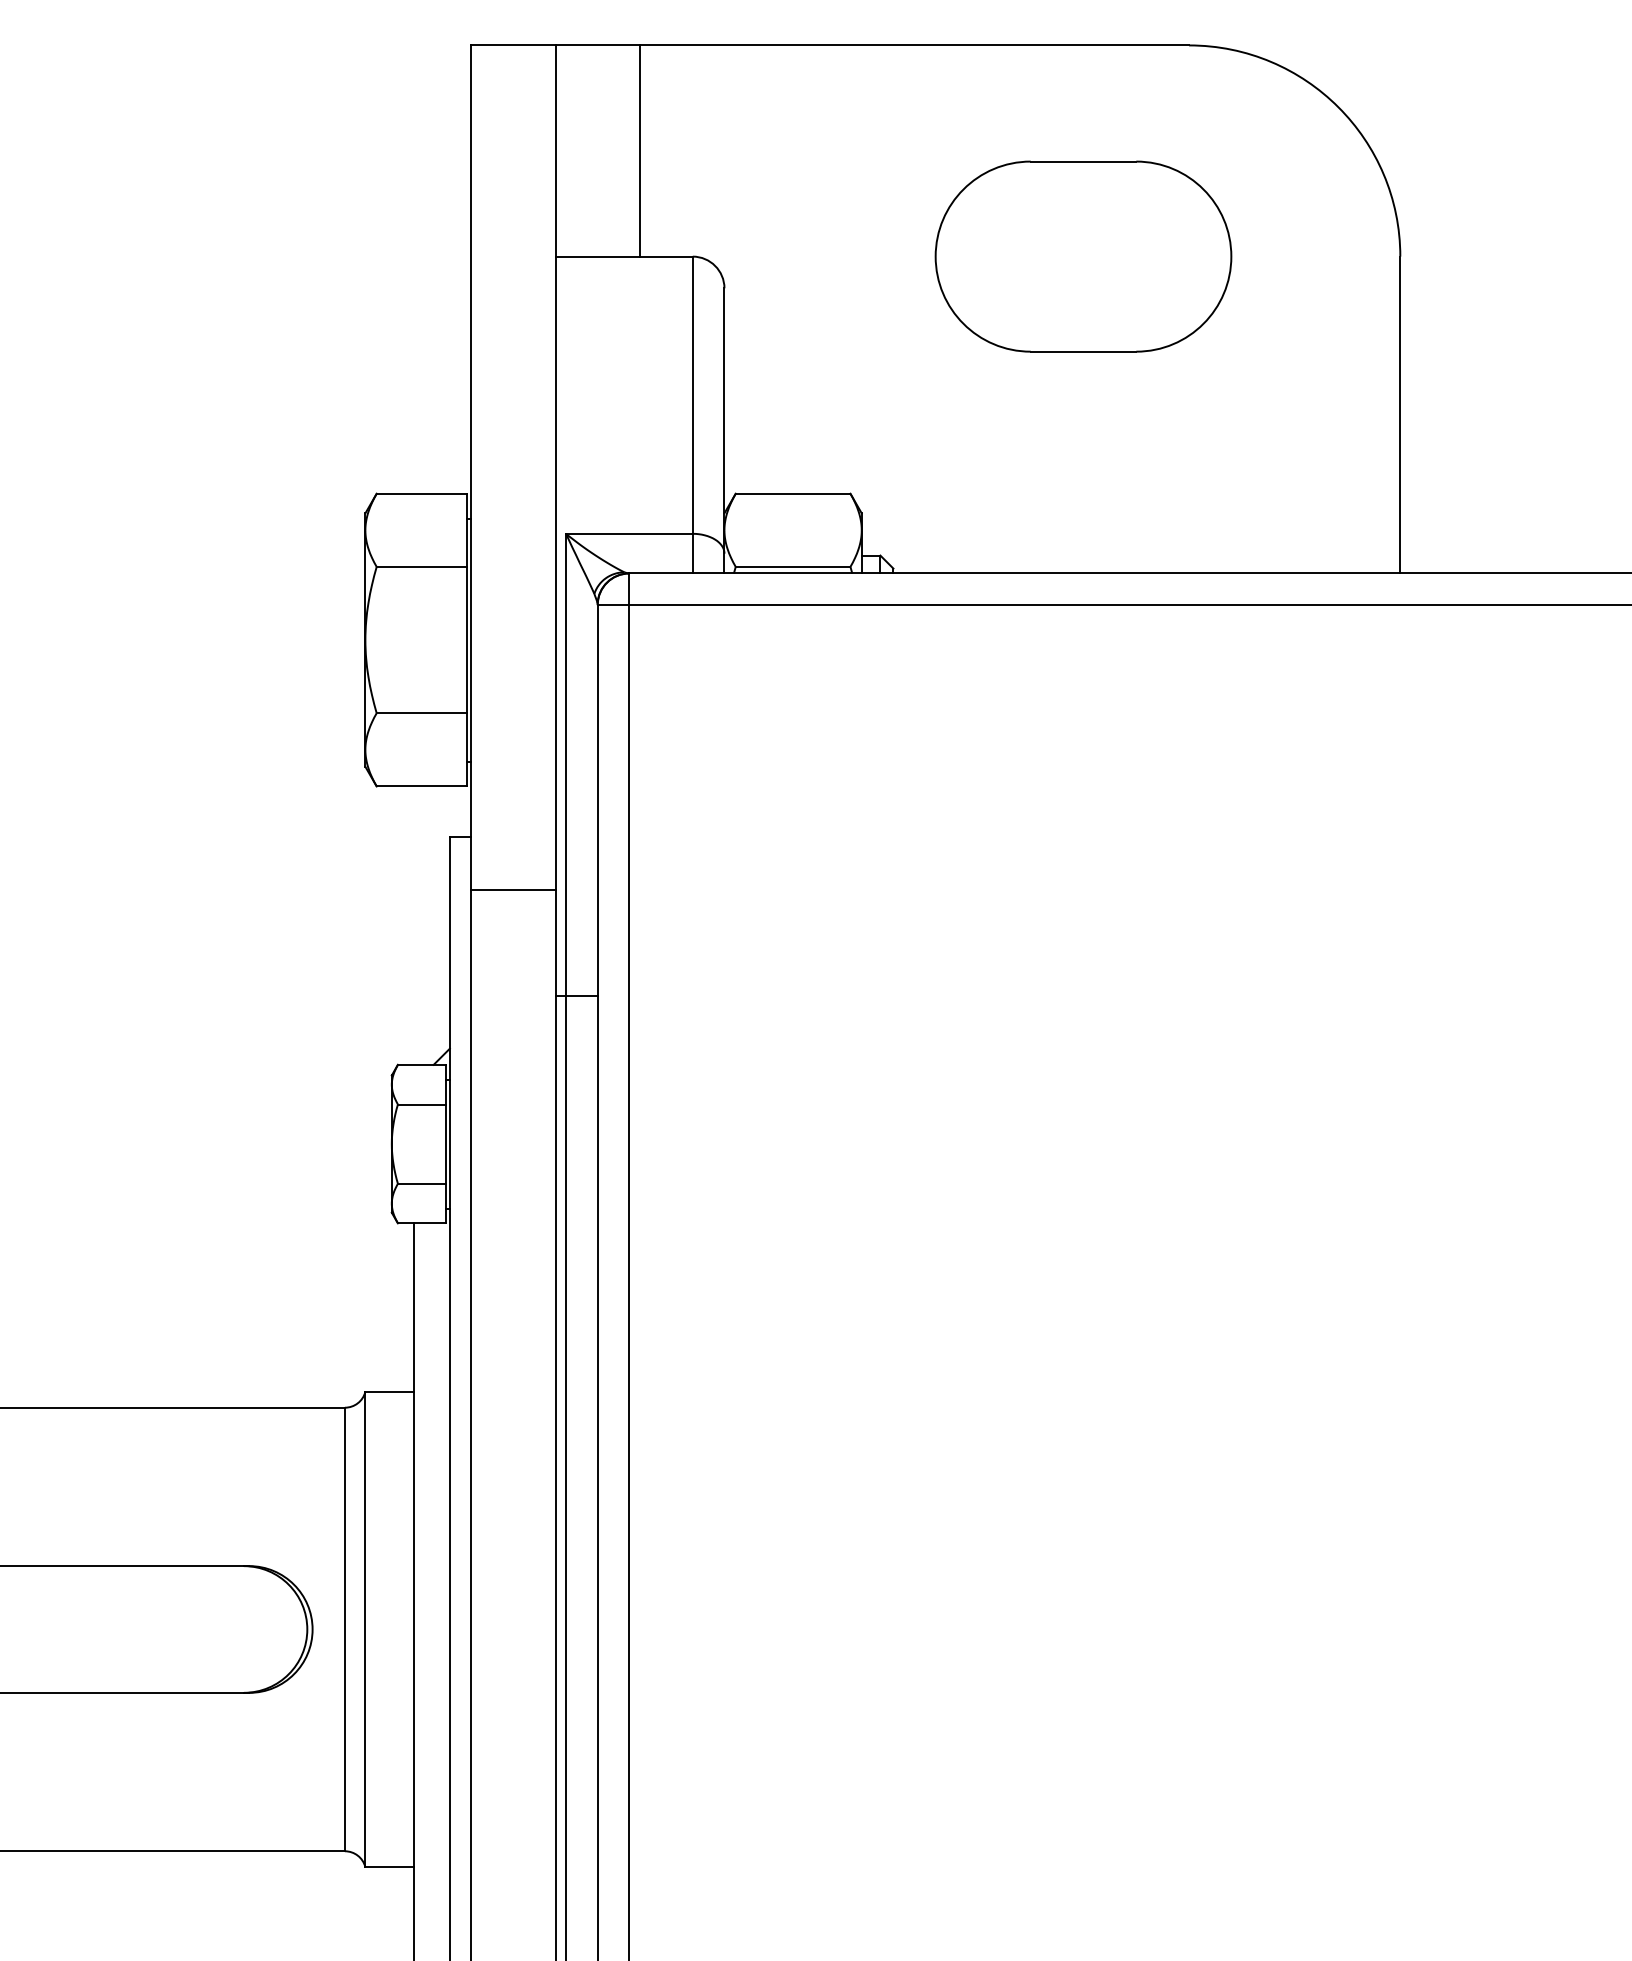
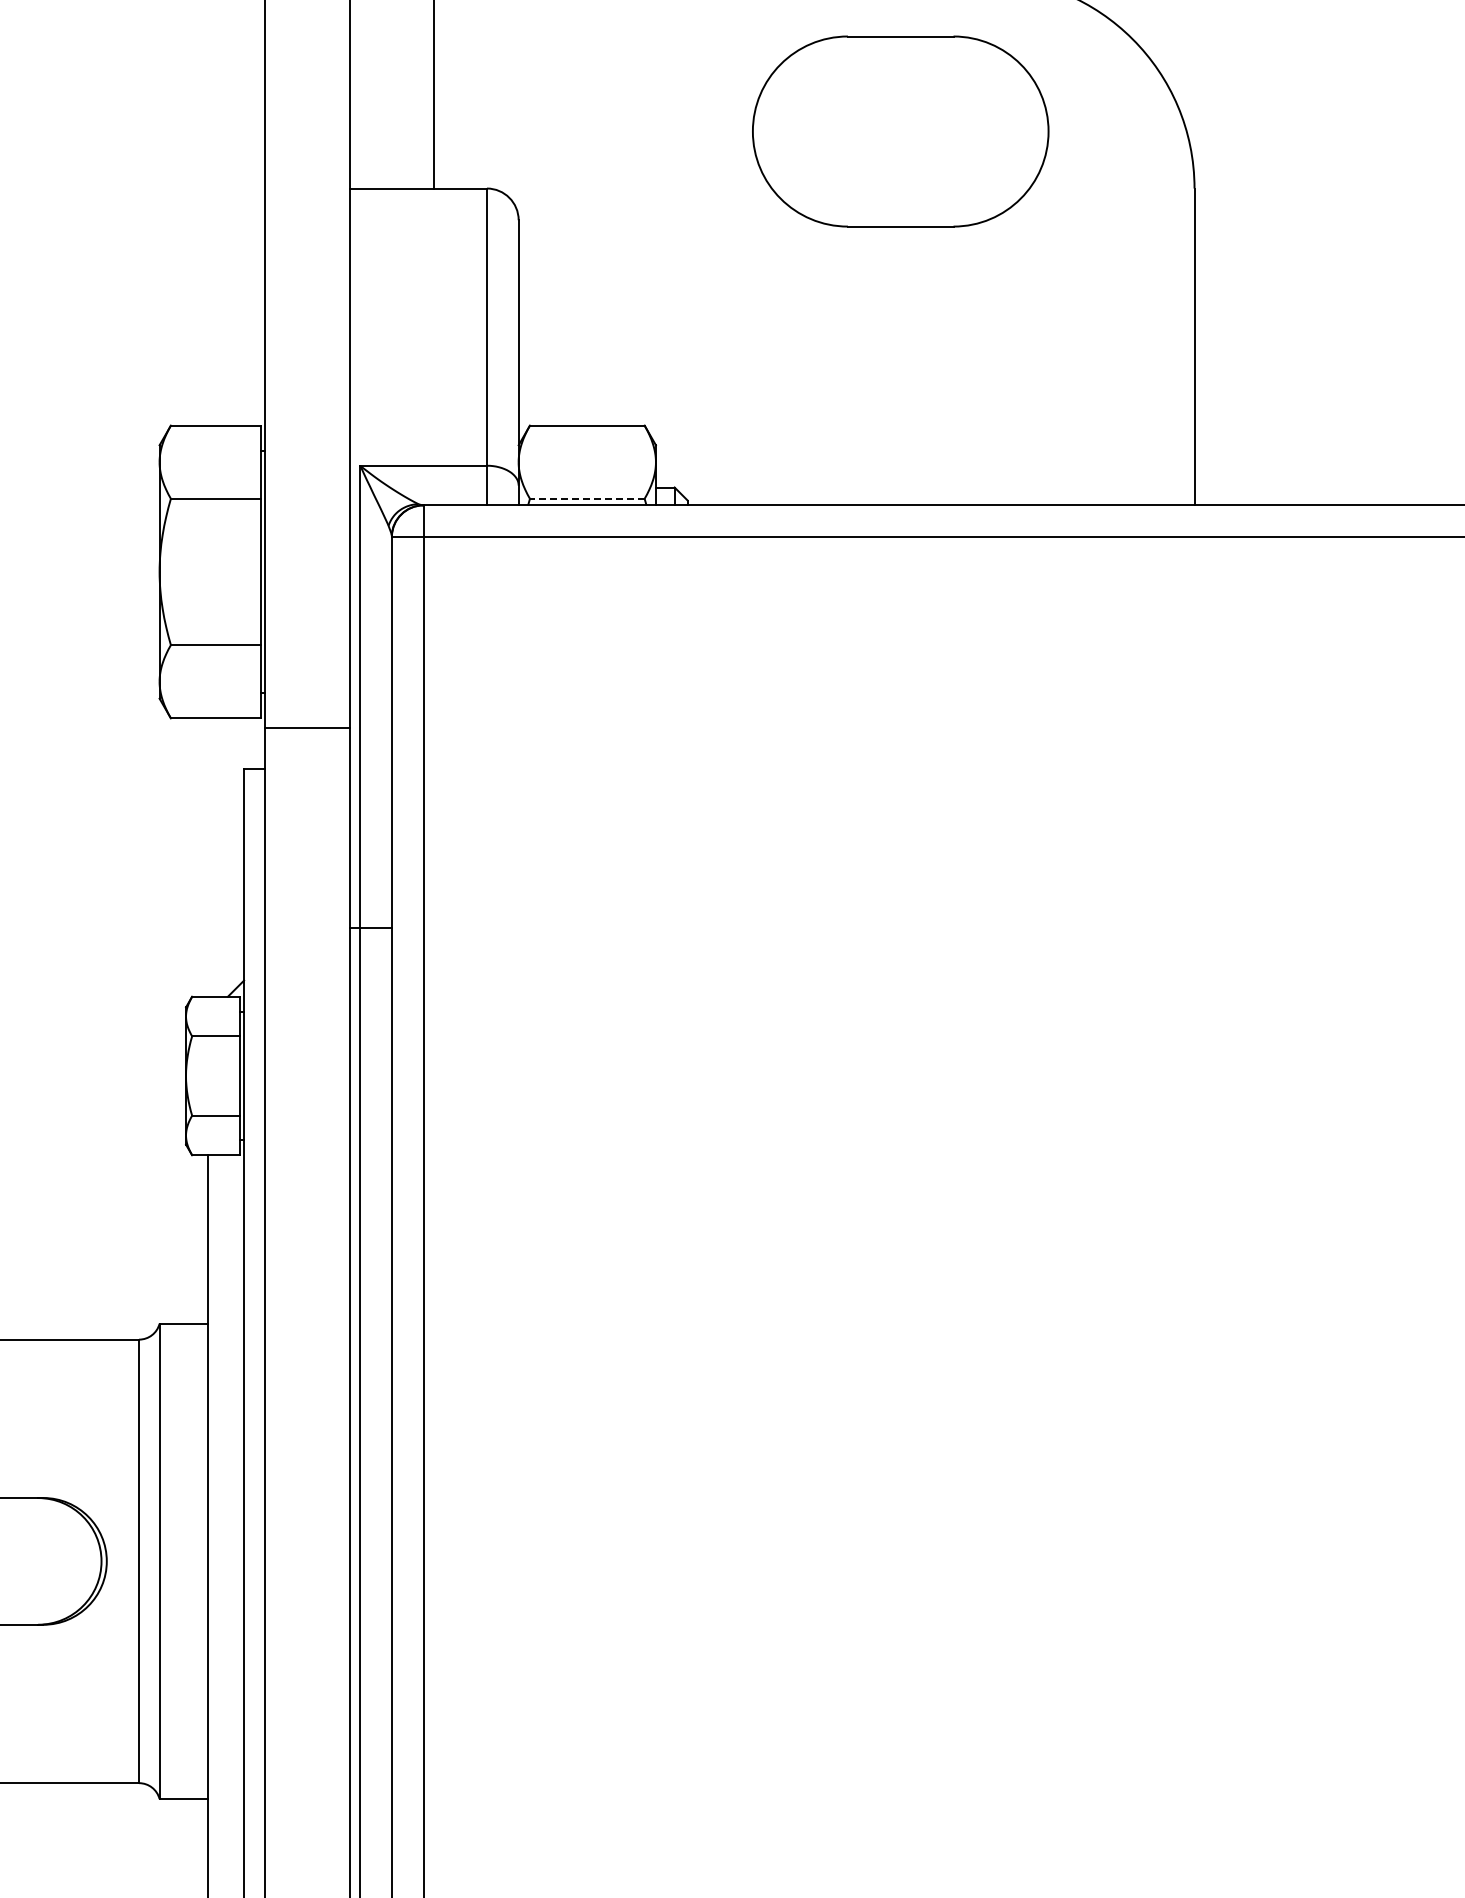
part: (1083, 256) -> (900, 131), moved
line: (792, 566) -> (586, 498), solid -> dashed
line: (513, 890) -> (307, 728), moved

